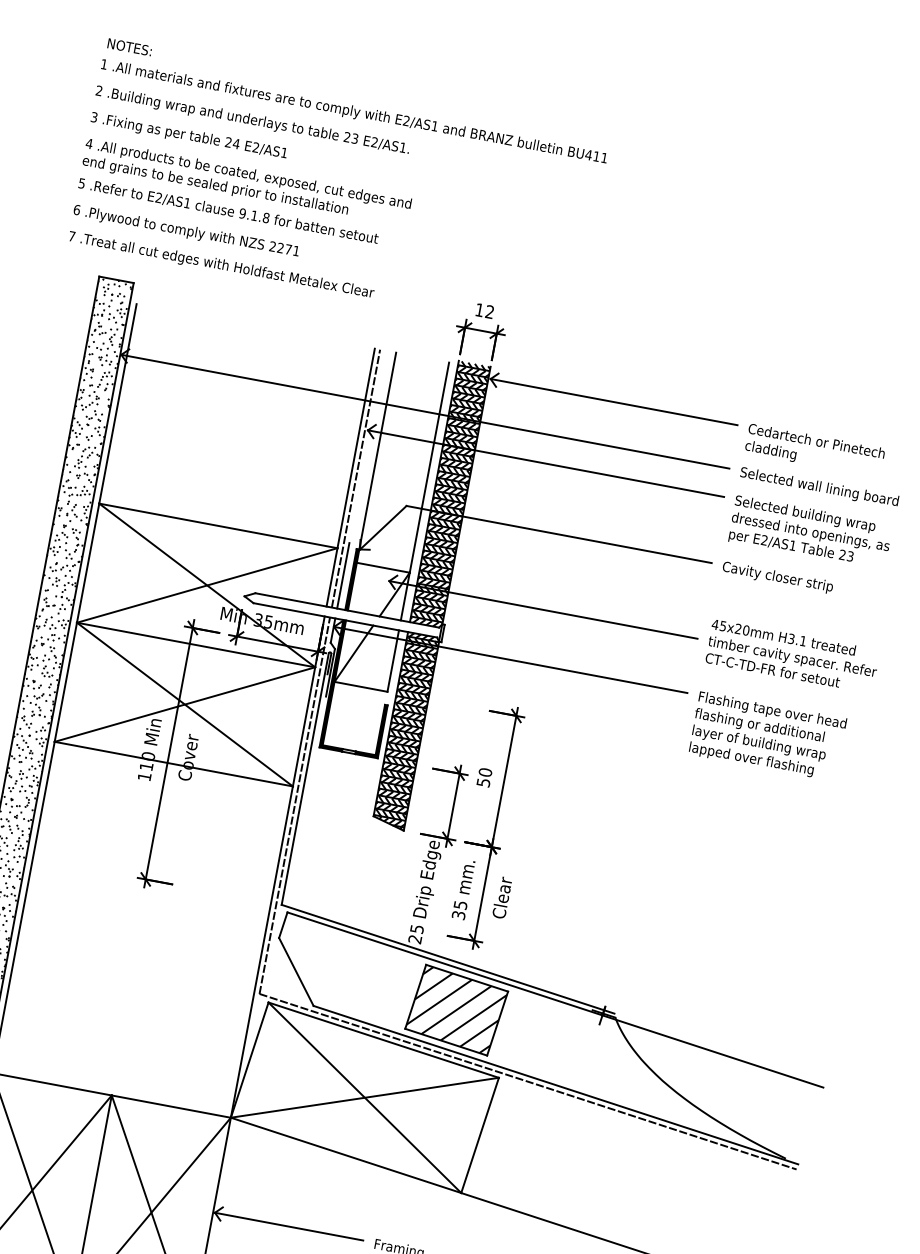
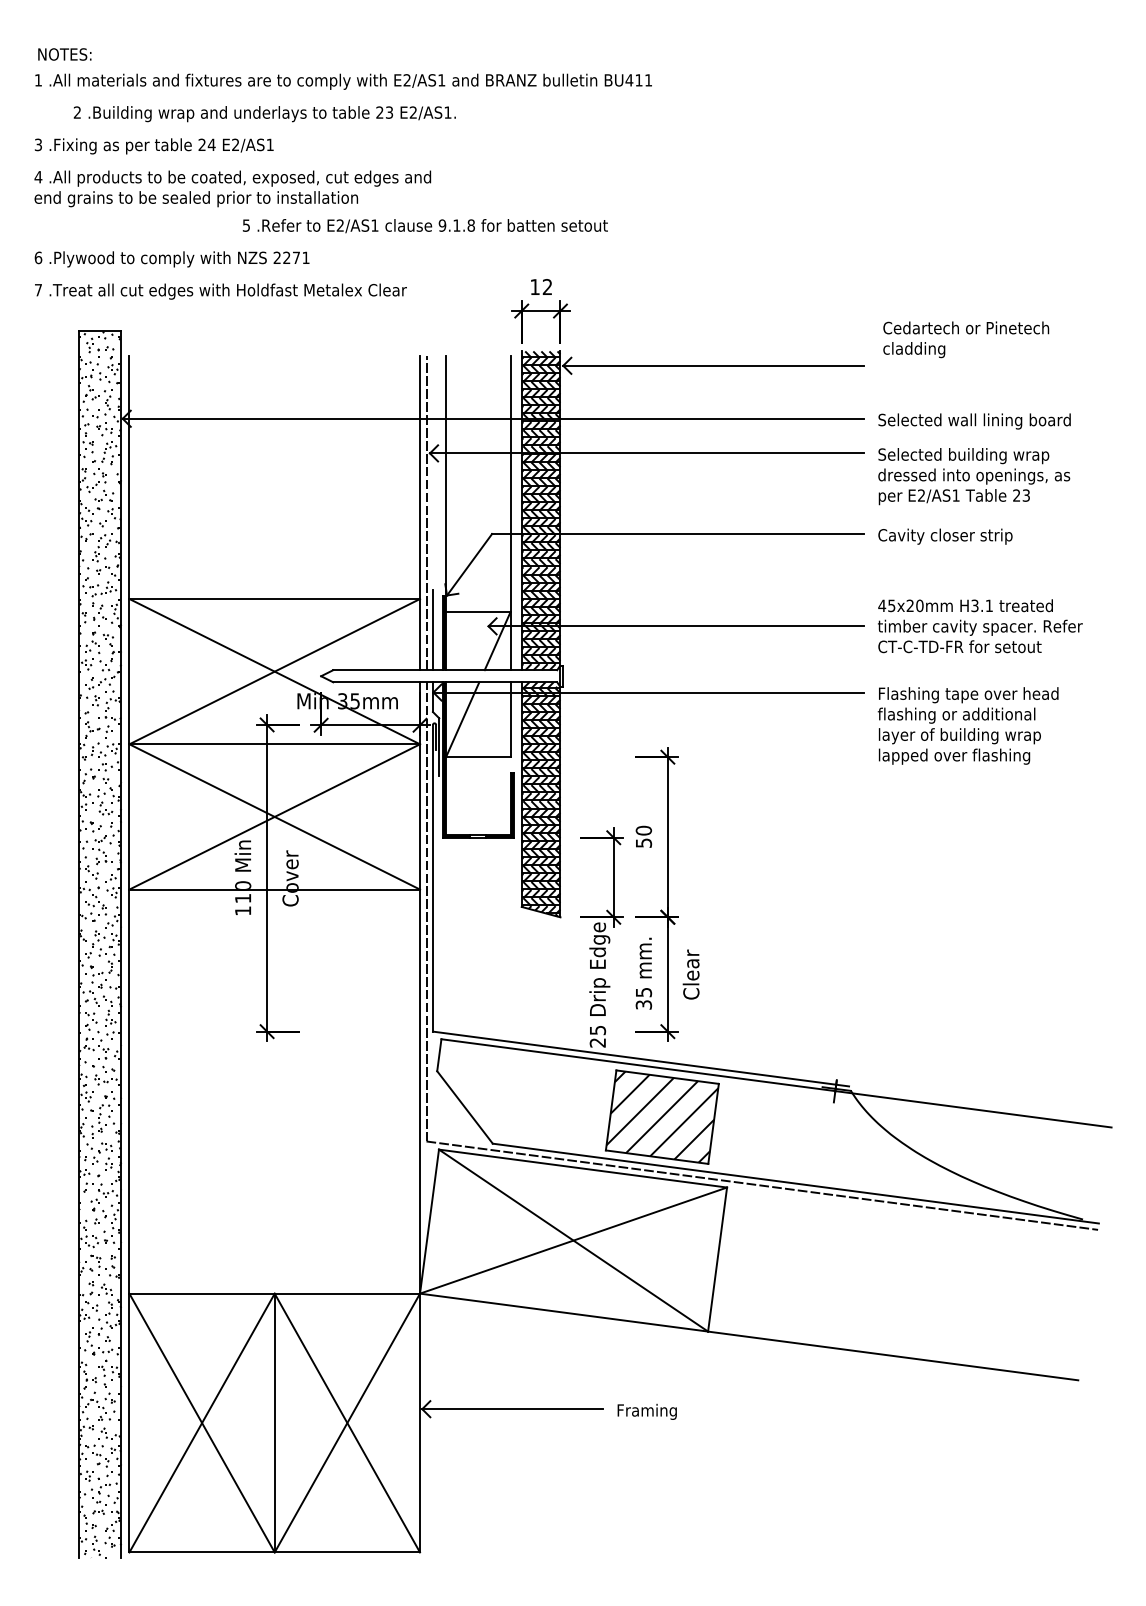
text: (252, 121) -> (264, 114), moved
text: (227, 211) -> (424, 226), moved
text: (815, 450) -> (966, 339), moved

